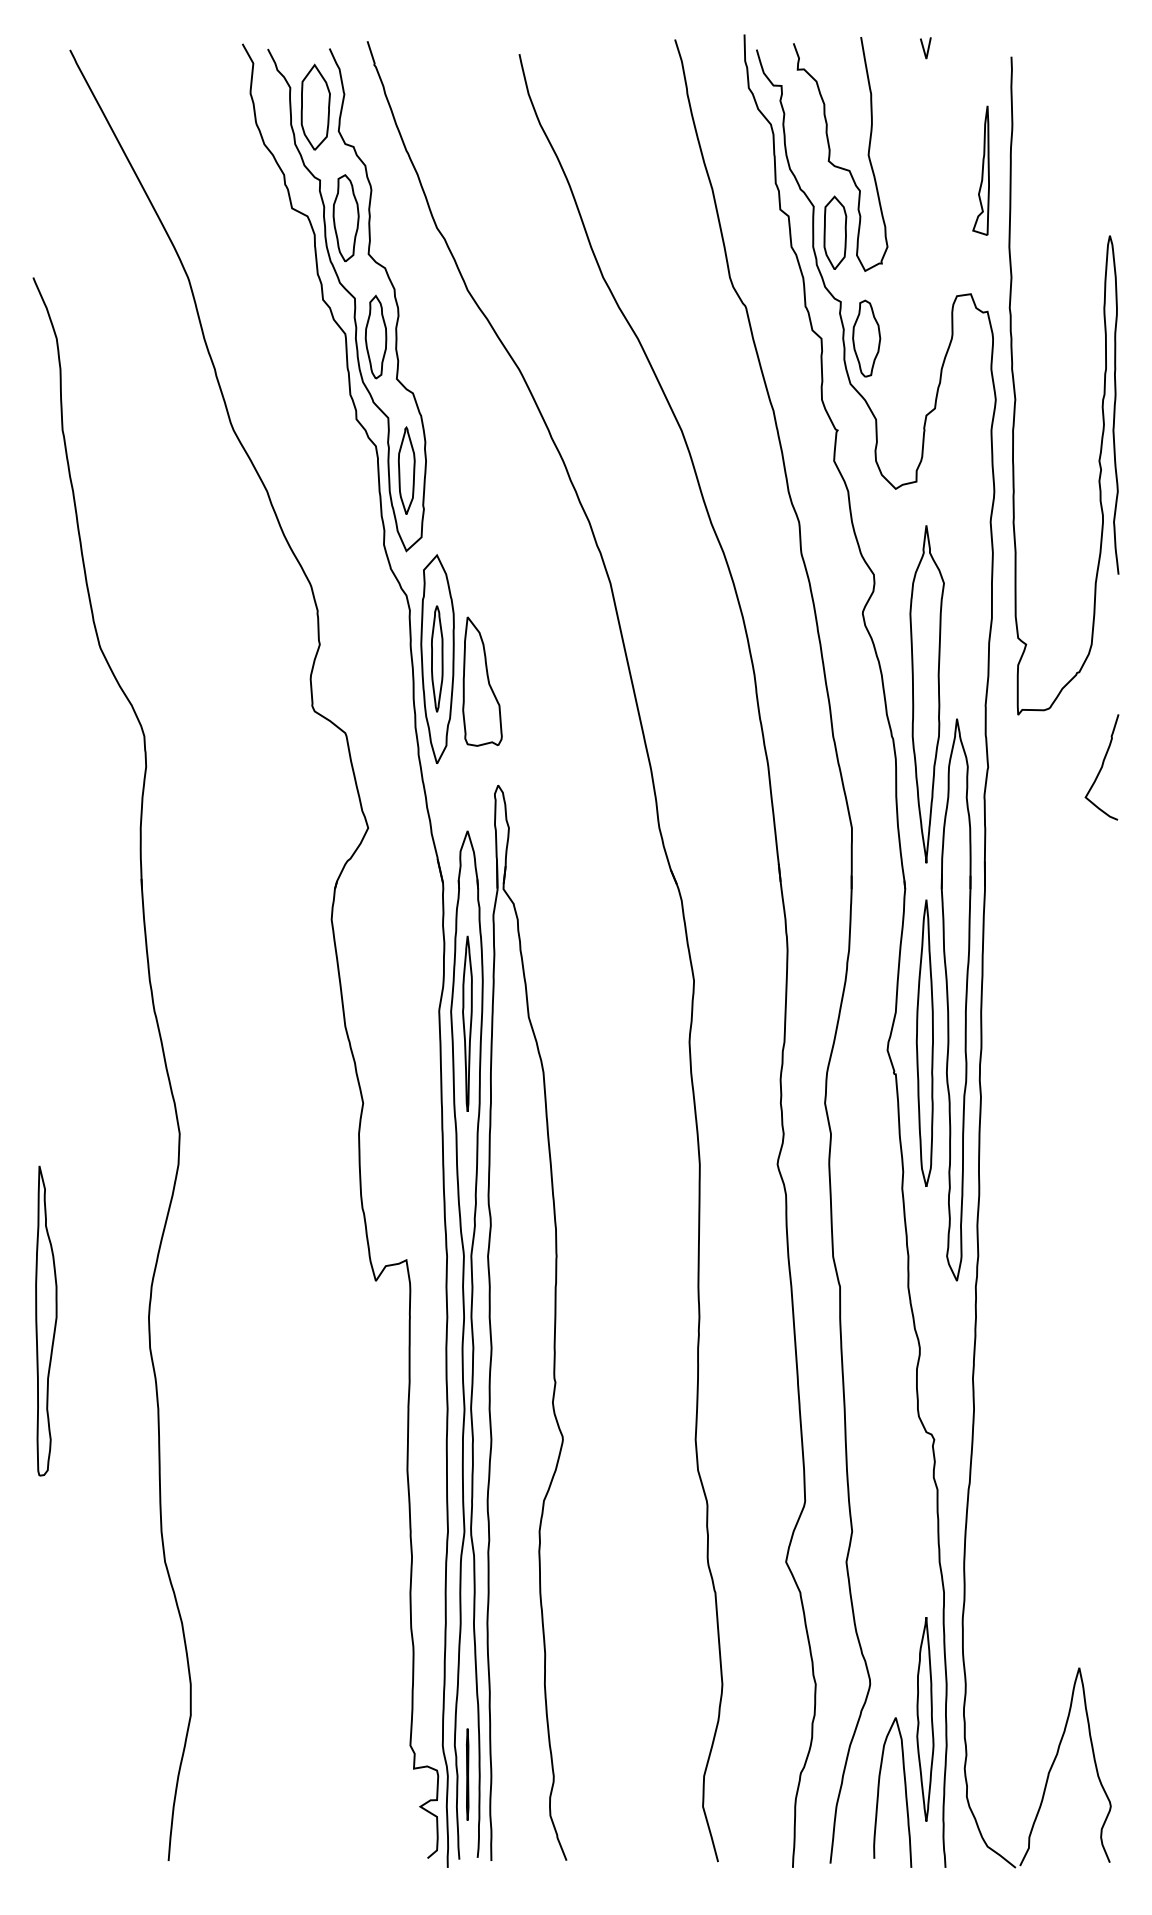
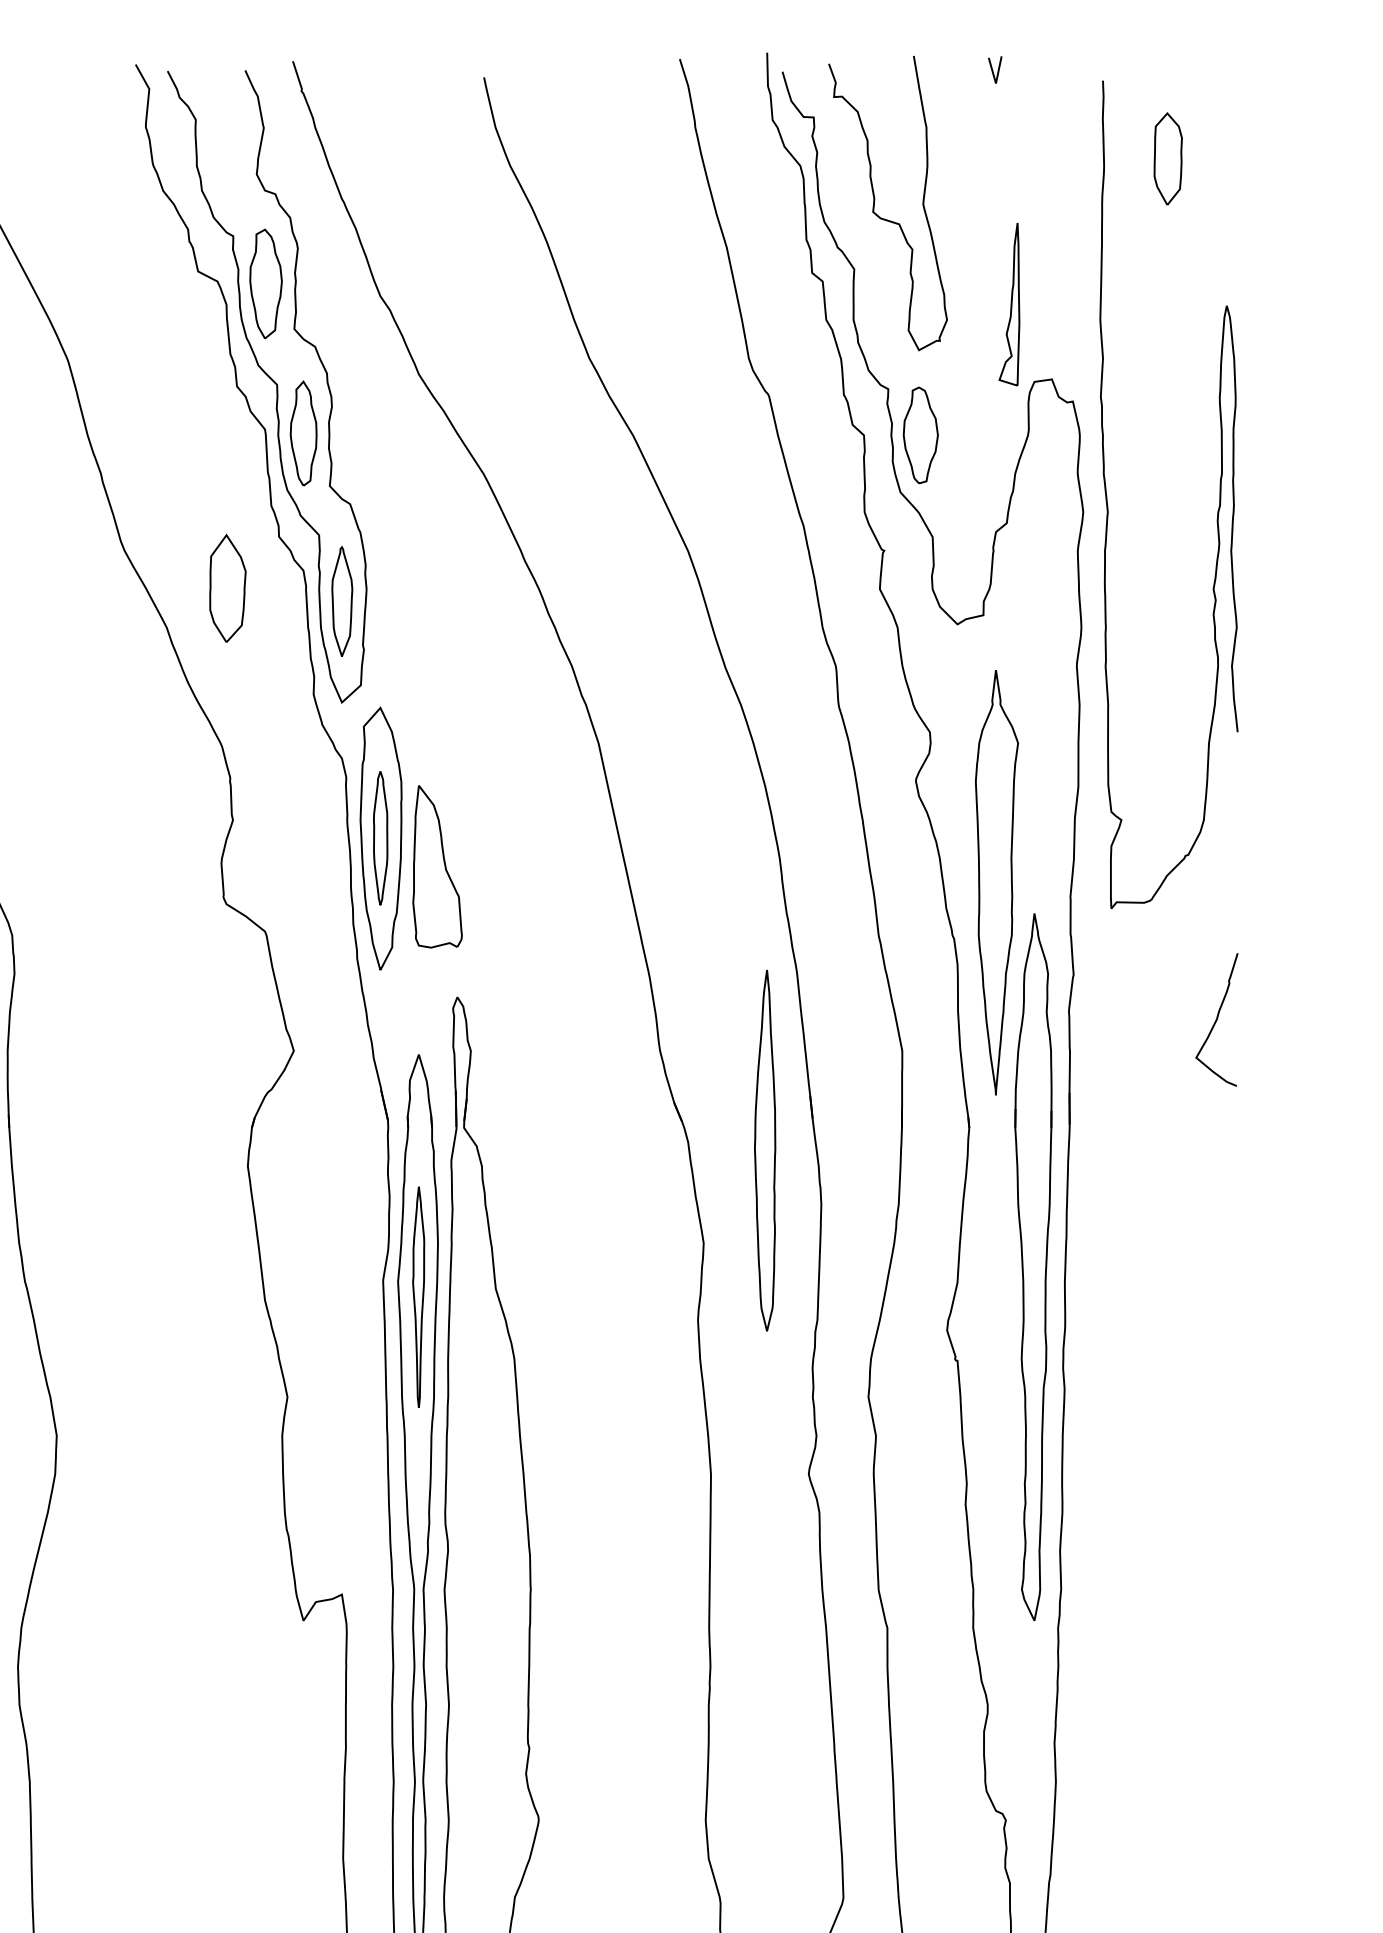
part: (315, 106) -> (227, 587), moved
part: (980, 170) -> (1008, 304), moved
part: (835, 232) -> (1168, 158), moved
curve: (1101, 767) -> (1216, 1020), moved
part: (924, 1042) -> (764, 1149), moved

